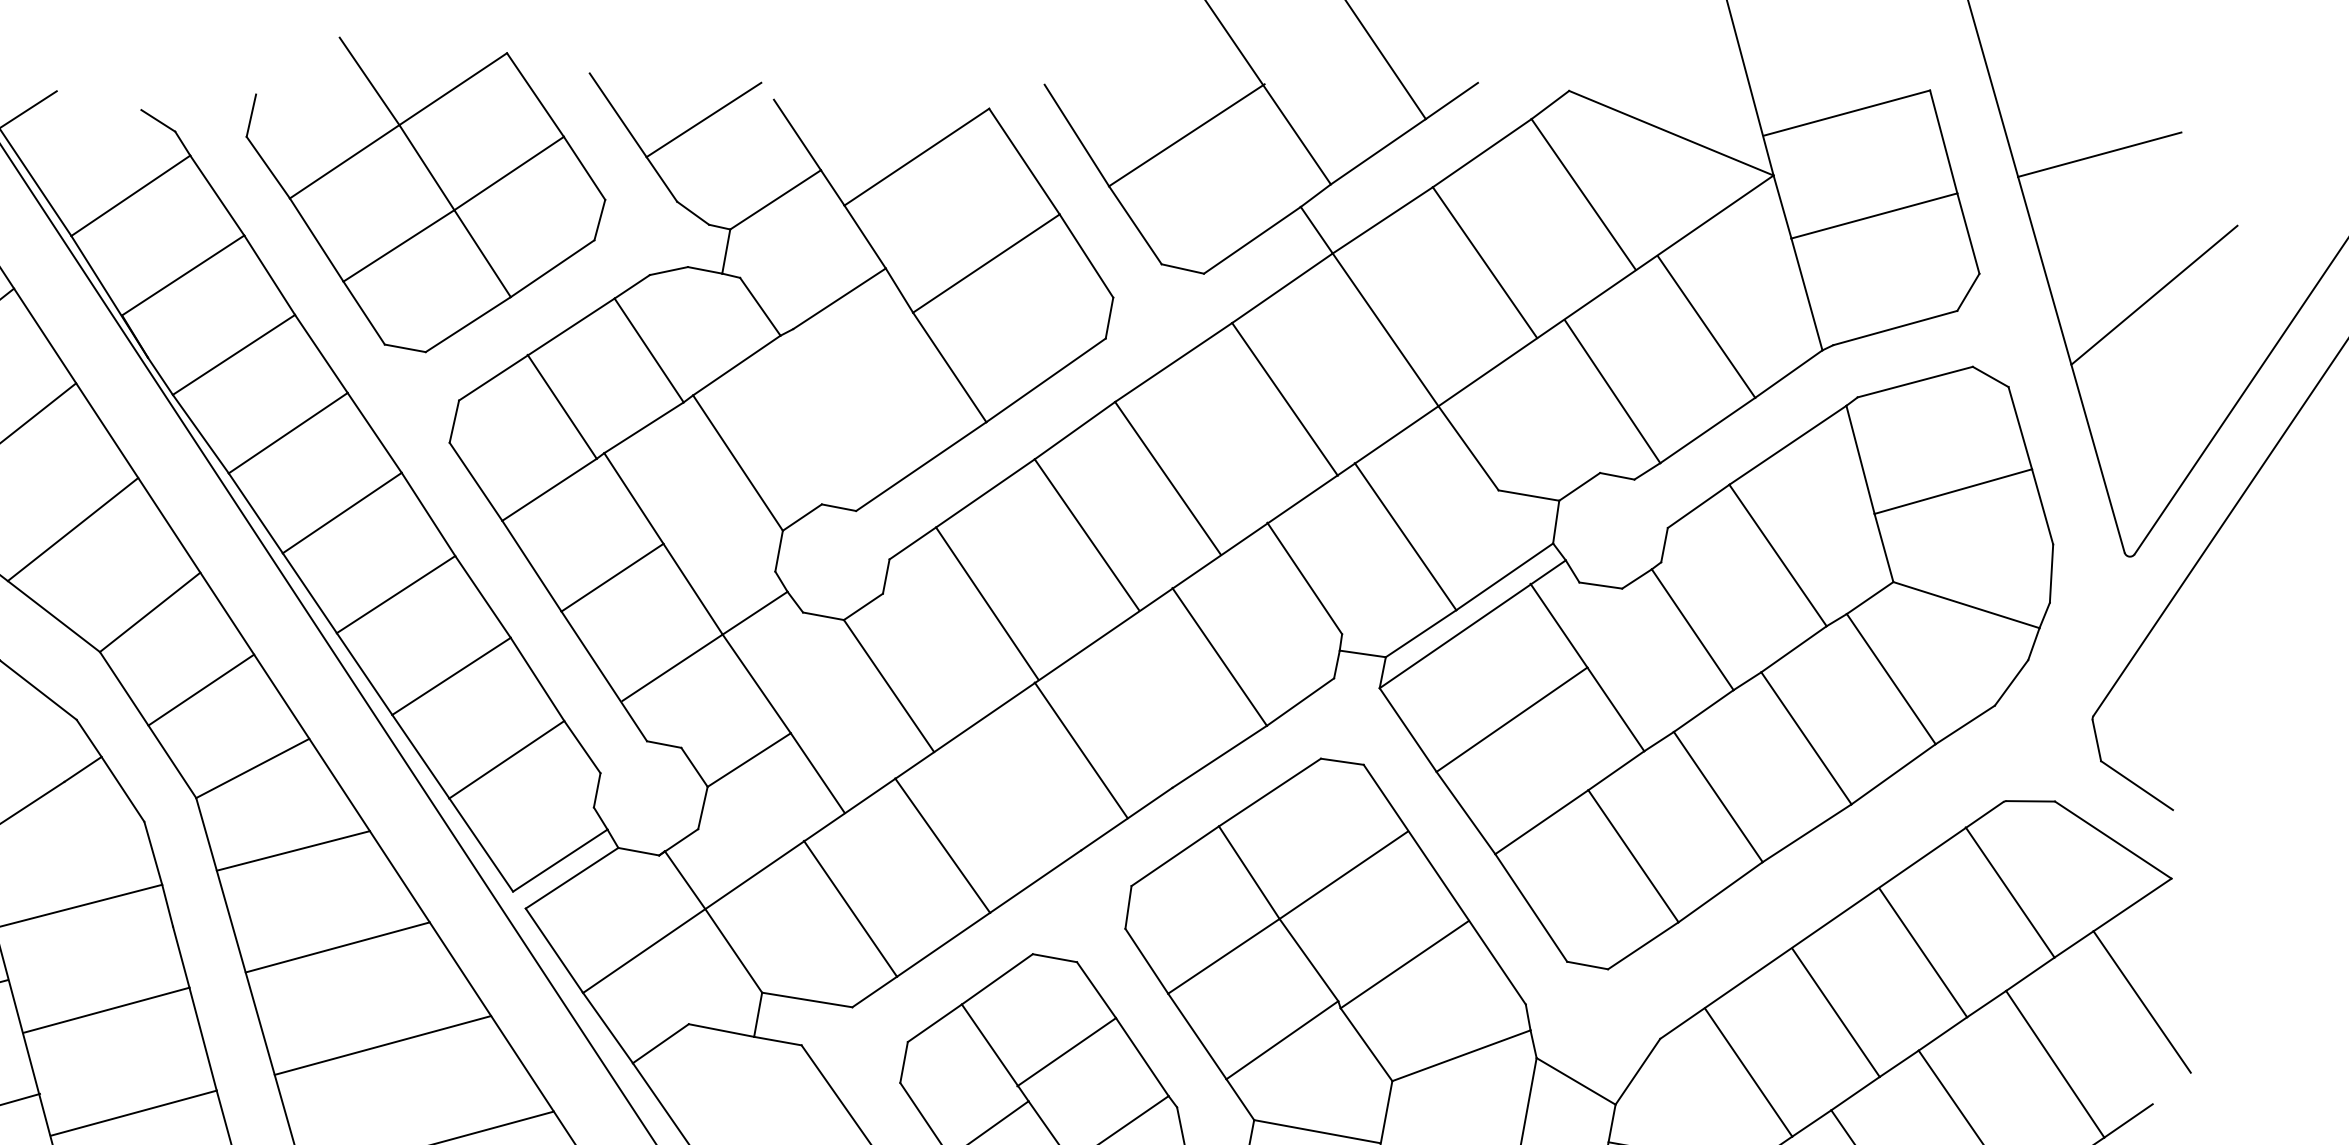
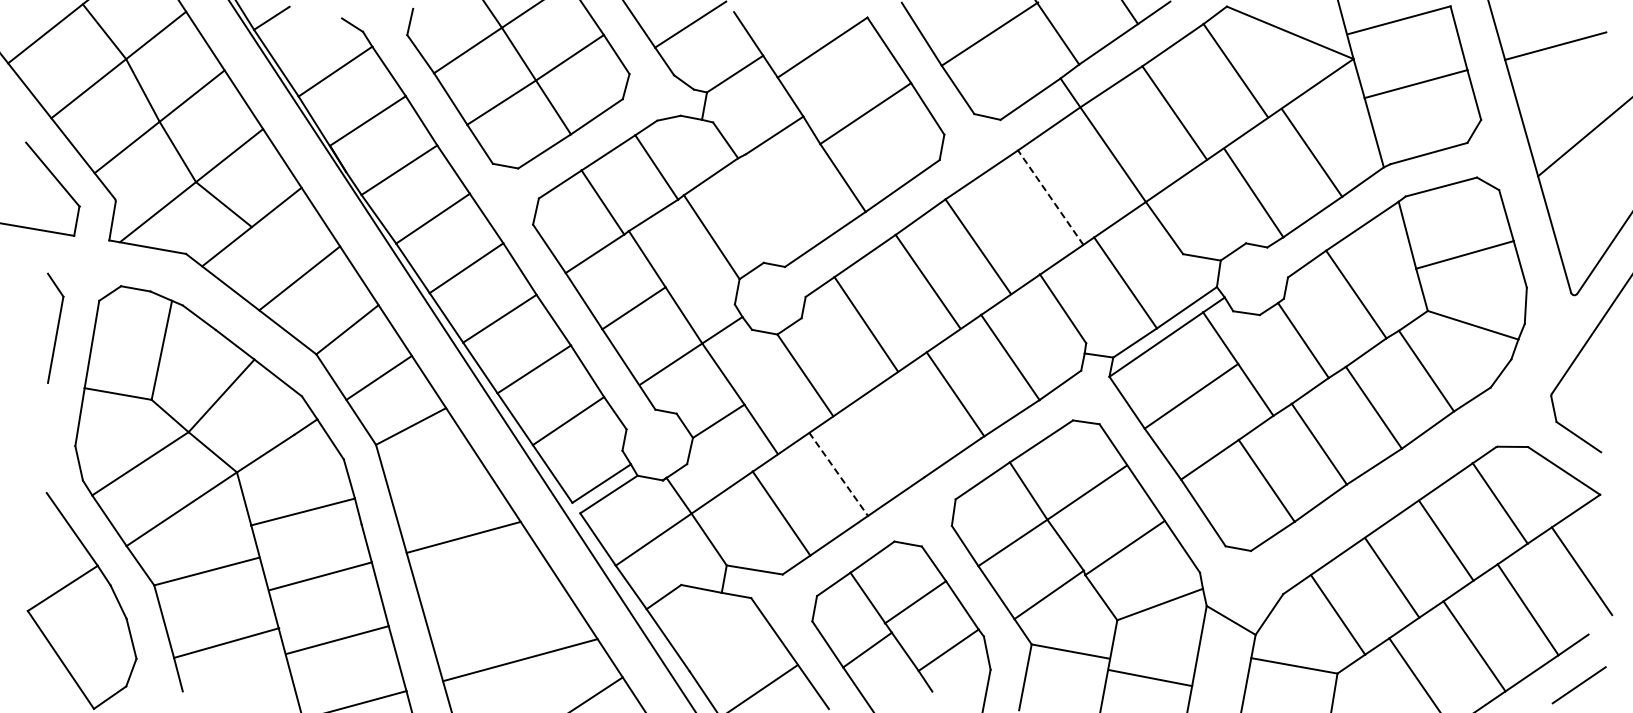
line: (1284, 398) -> (1050, 197), solid -> dashed
line: (1081, 750) -> (955, 394), moved
line: (942, 845) -> (838, 474), solid -> dashed
line: (292, 850) -> (435, 477), removed
line: (382, 1044) -> (491, 597), removed

